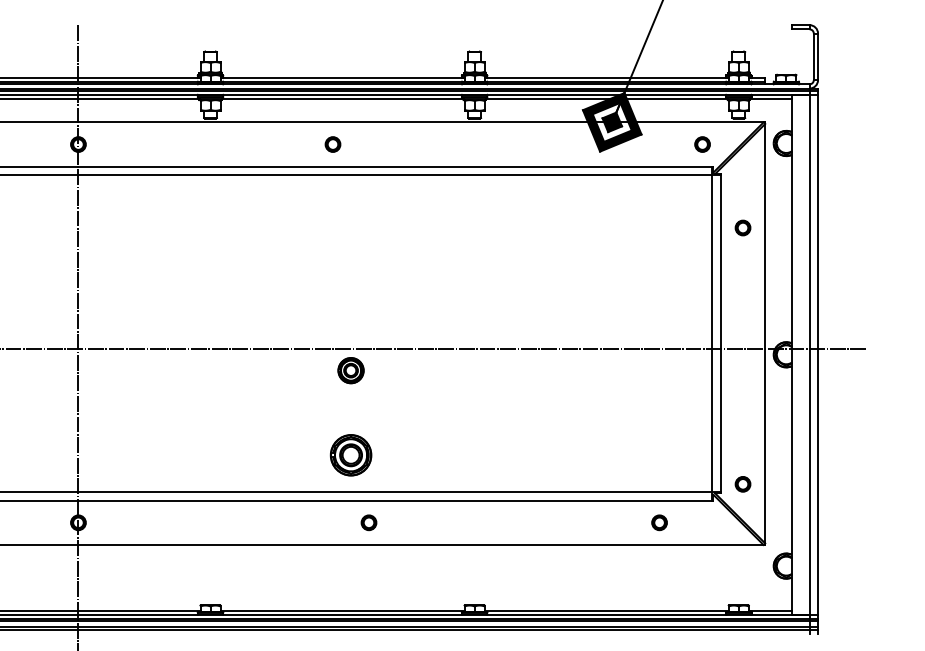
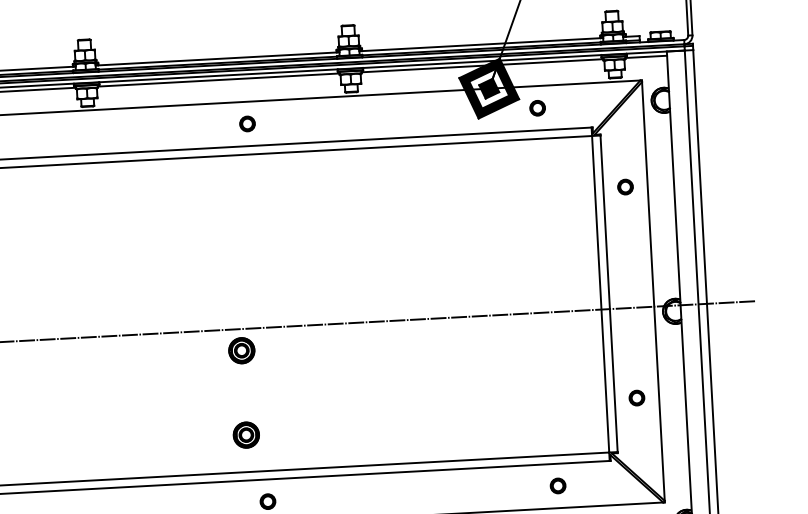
part: (332, 144) -> (247, 123), moved
part: (702, 144) -> (537, 108), moved
part: (350, 454) -> (245, 434), size x0.62
part: (742, 484) -> (636, 398), moved

